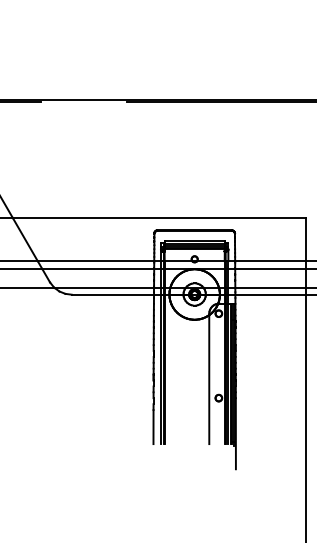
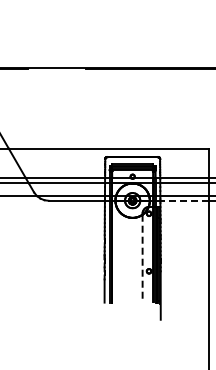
line: (269, 294) -> (183, 200), solid -> dashed
line: (209, 379) -> (142, 258), solid -> dashed

